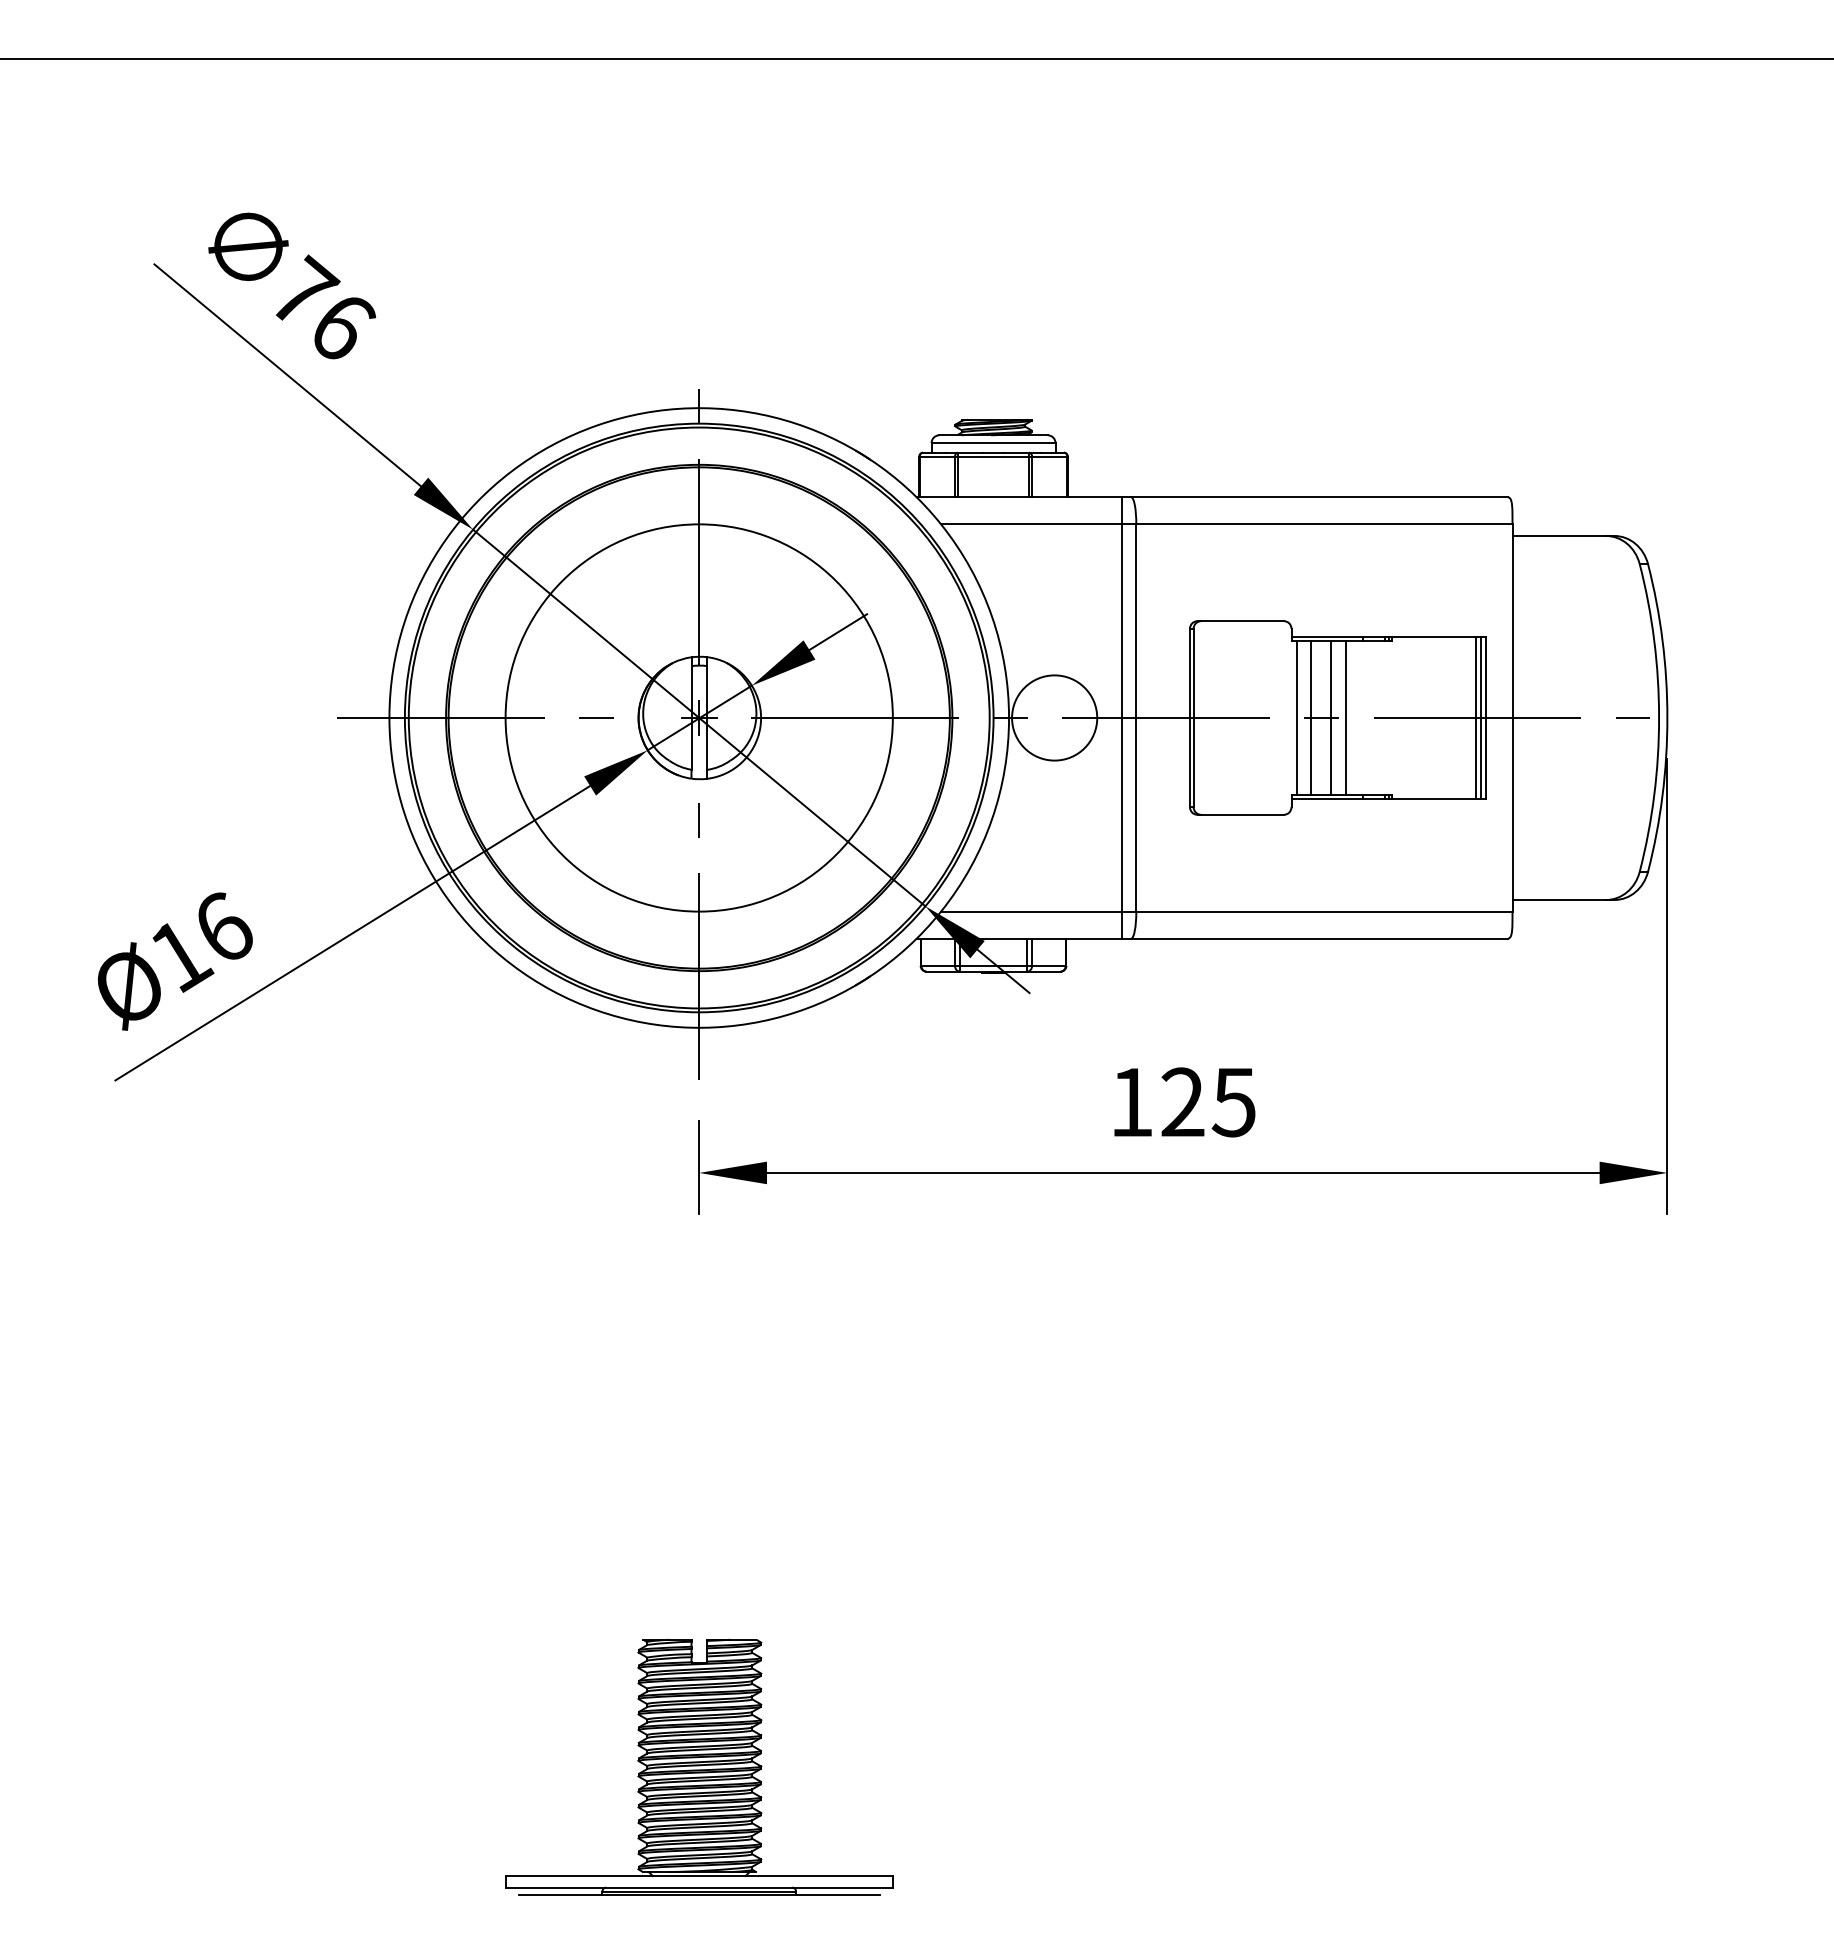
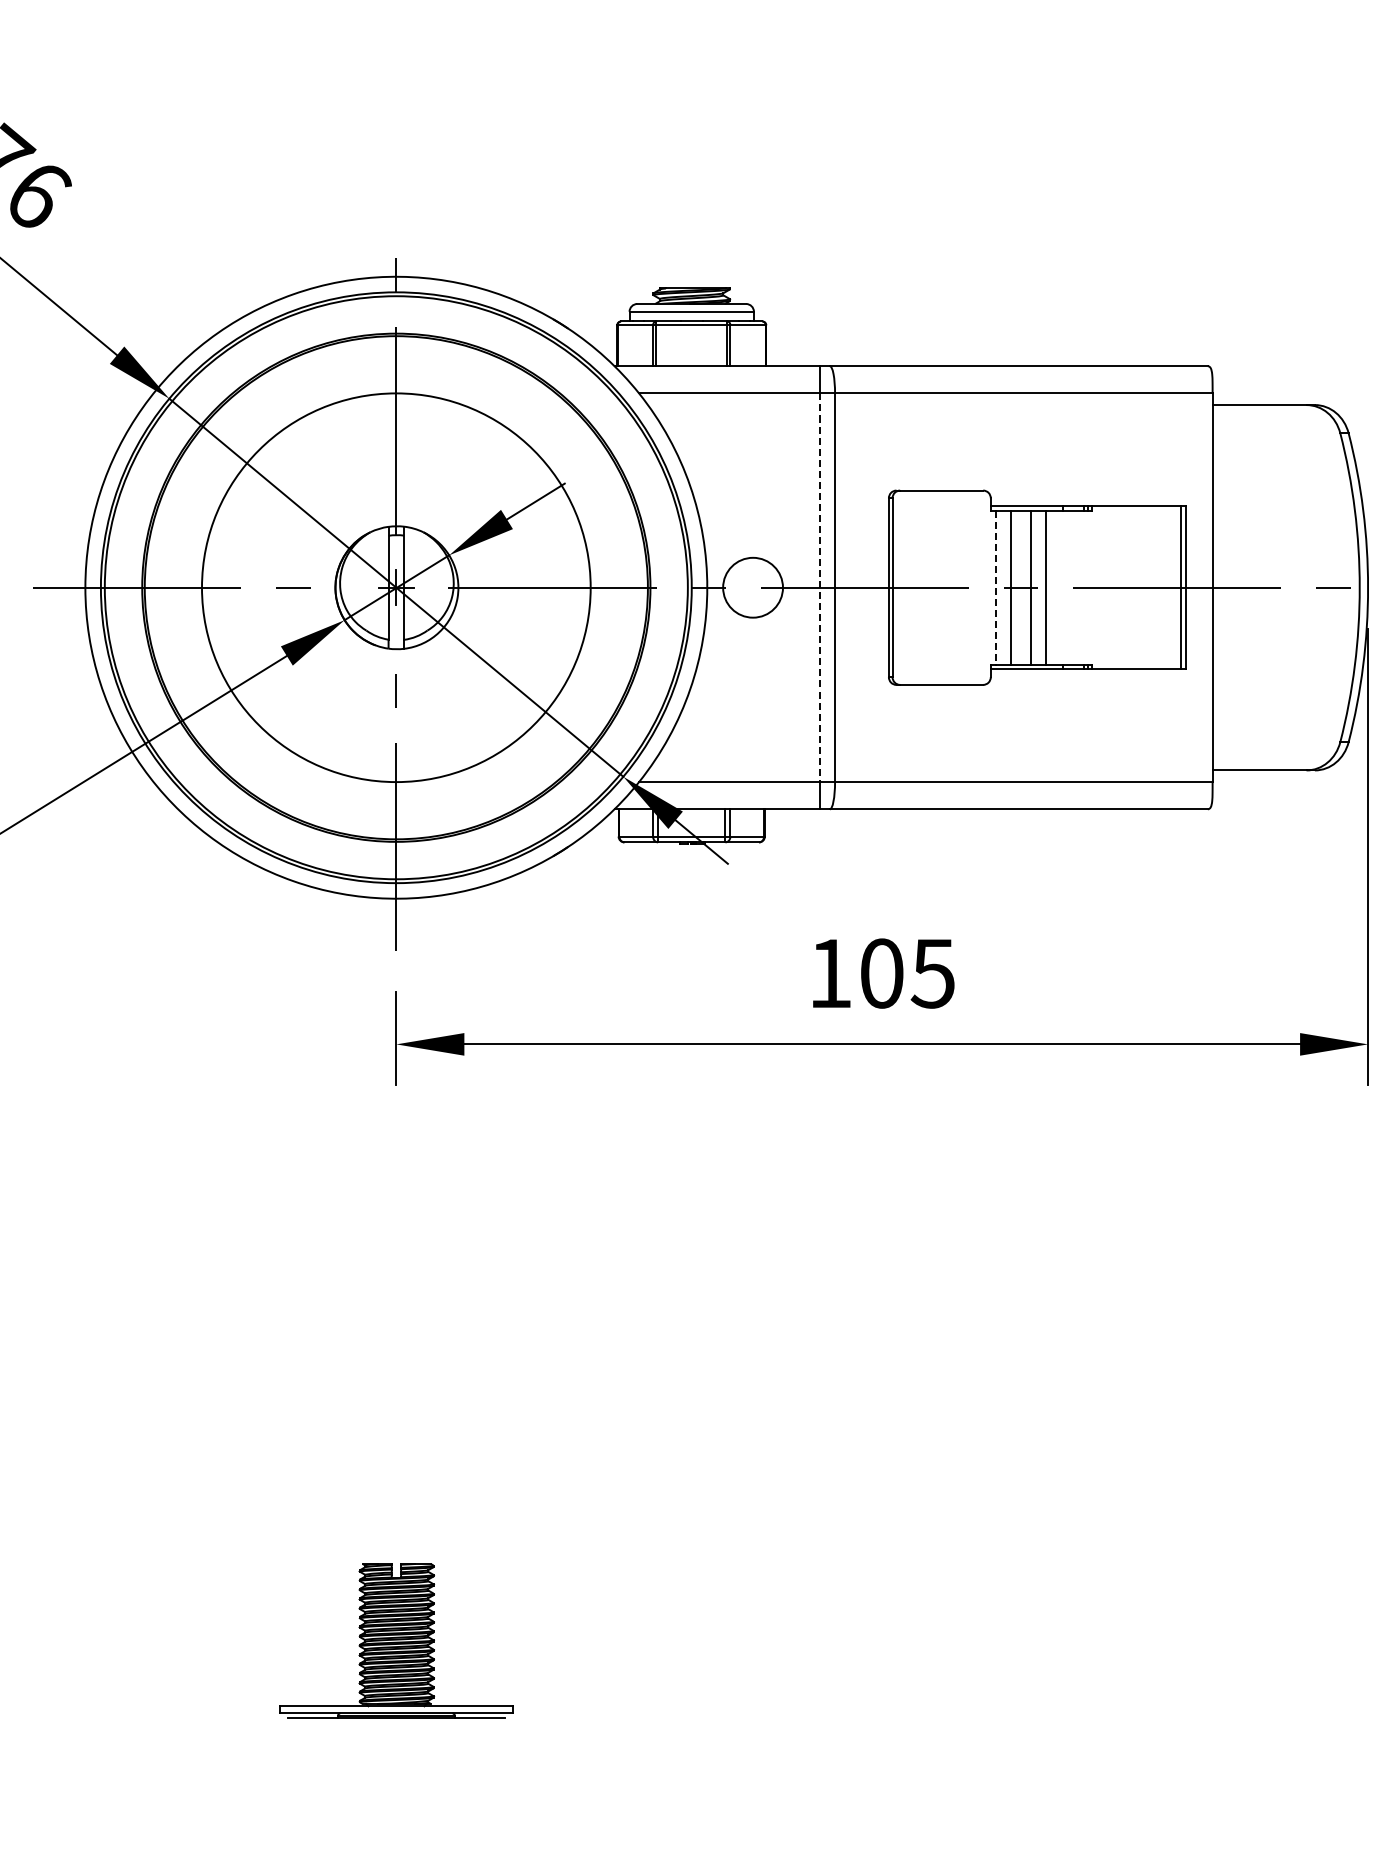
circle: (1054, 717) -> (752, 587), size x0.7
line: (1475, 717) -> (1175, 587), removed
line: (1121, 718) -> (820, 588), solid -> dashed
line: (1296, 718) -> (995, 588), solid -> dashed
text: (1182, 1102) -> (881, 973), 125 -> 105
part: (699, 1766) -> (396, 1640), size x0.6

